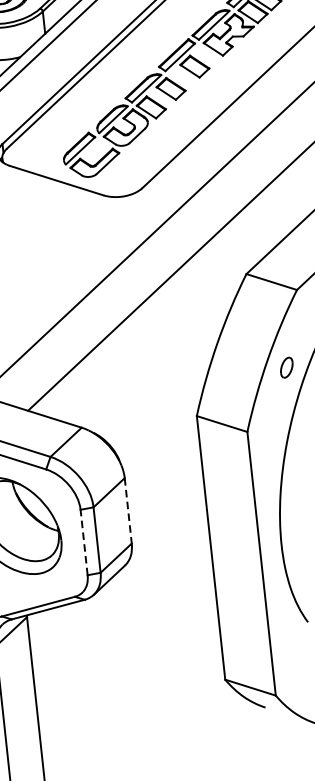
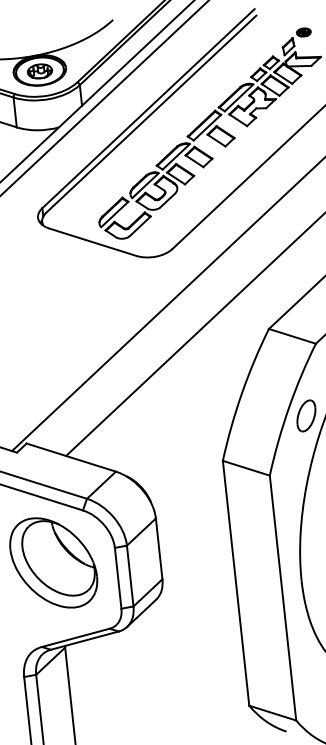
part: (286, 367) -> (306, 415), size x1.67
line: (128, 510) -> (159, 548), dashed -> solid
line: (84, 542) -> (118, 578), dashed -> solid

